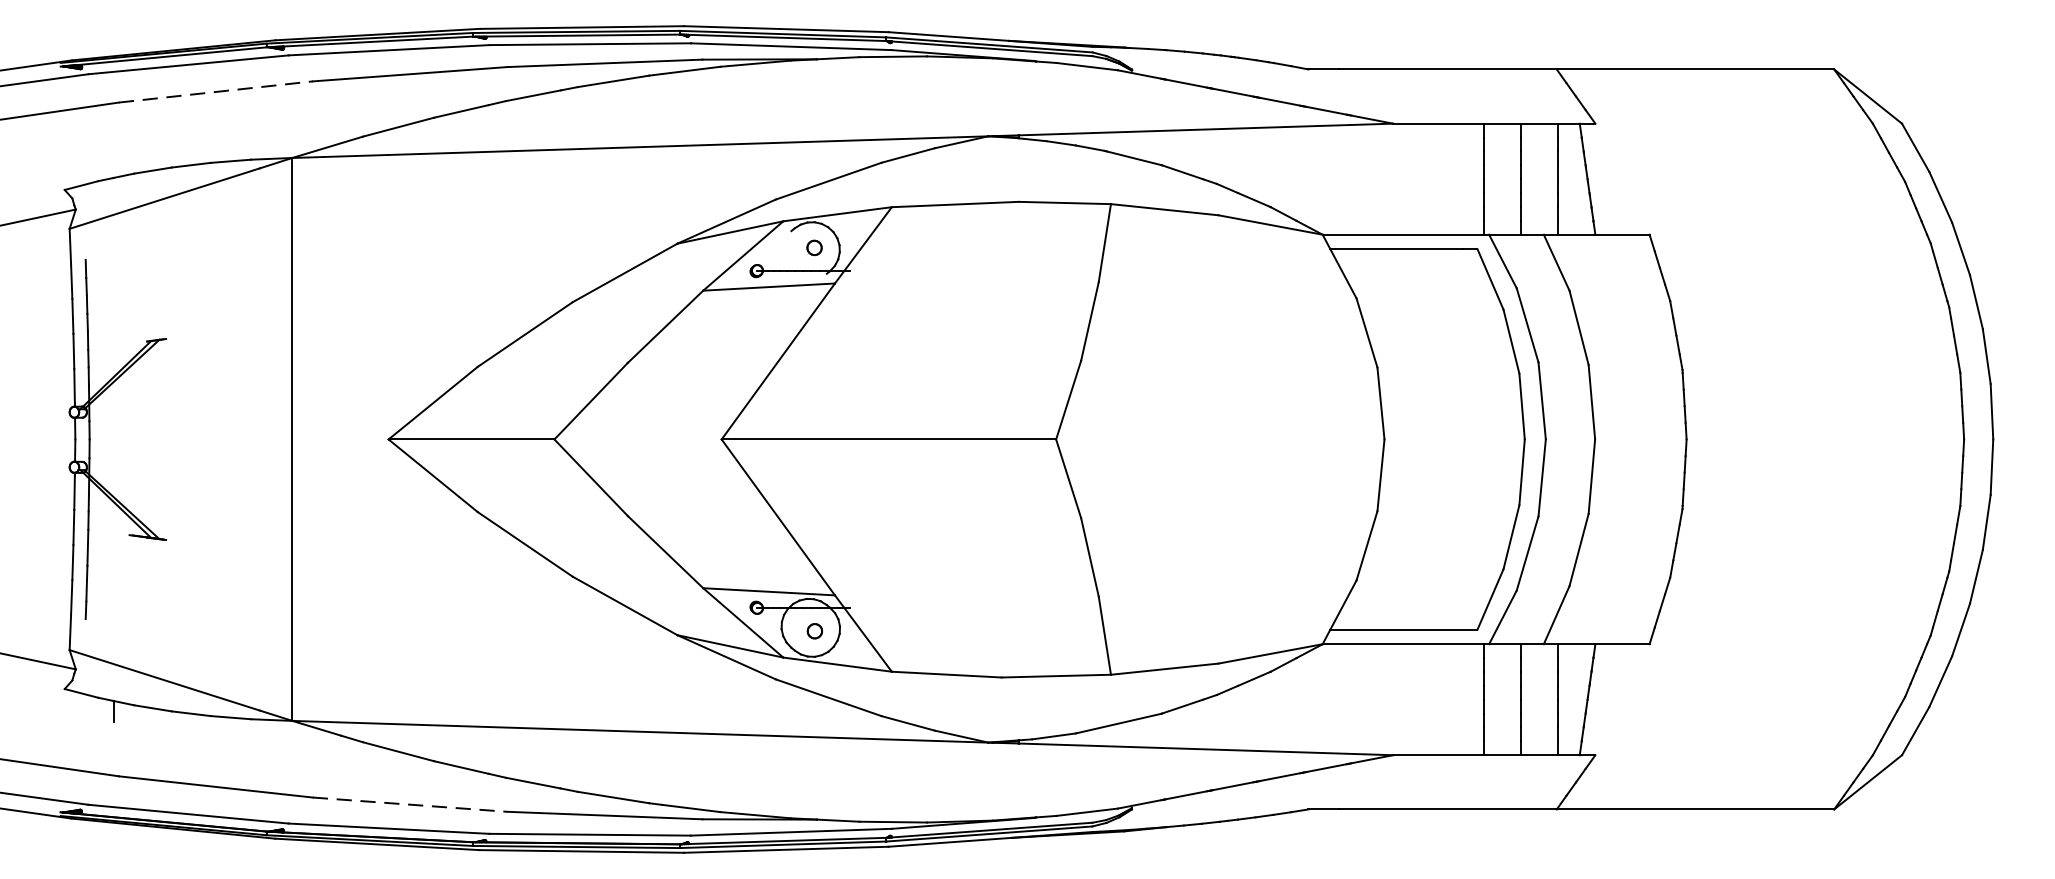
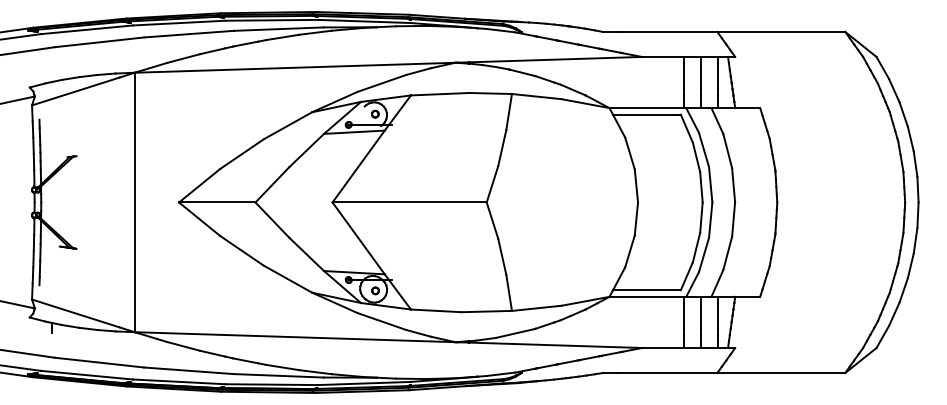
line: (215, 92) -> (99, 42), dashed -> solid
line: (409, 804) -> (188, 370), dashed -> solid

